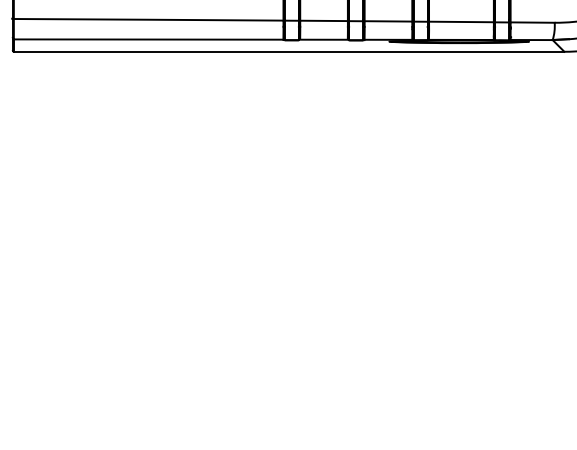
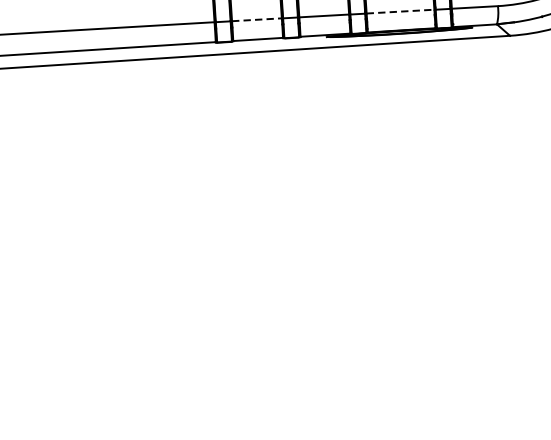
line: (324, 20) -> (257, 19), solid -> dashed
line: (461, 21) -> (400, 11), solid -> dashed

